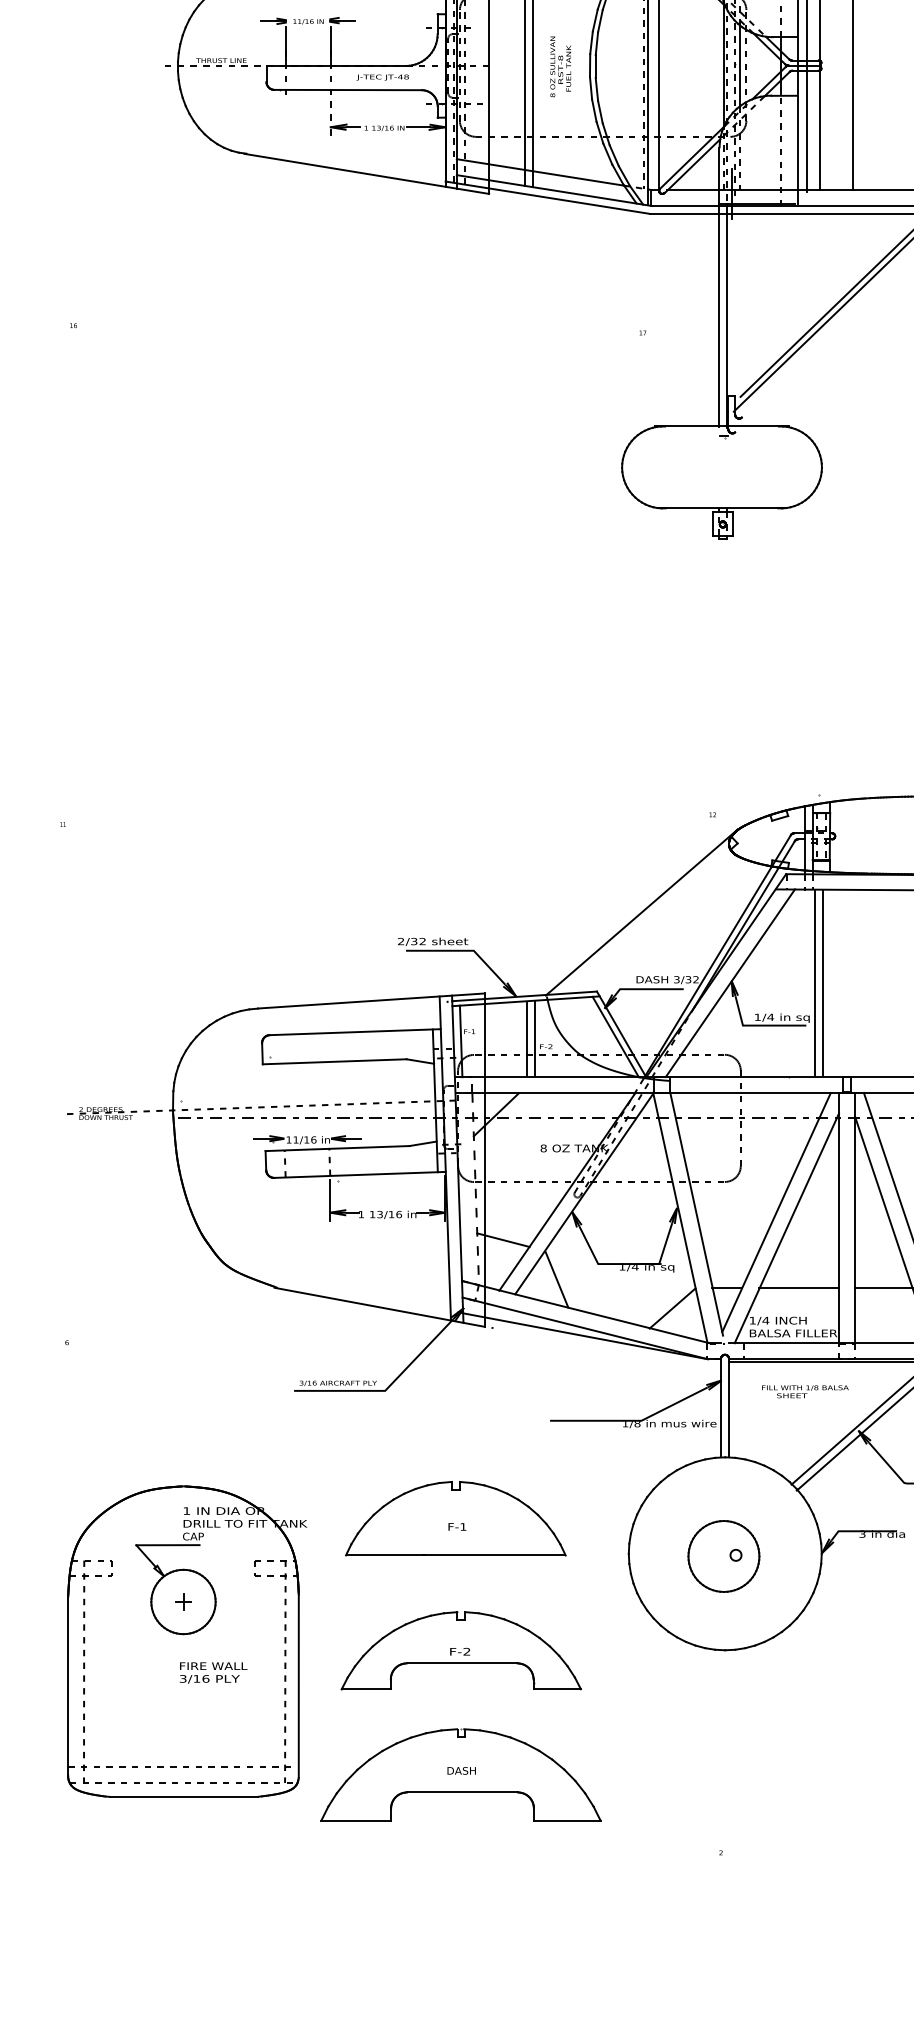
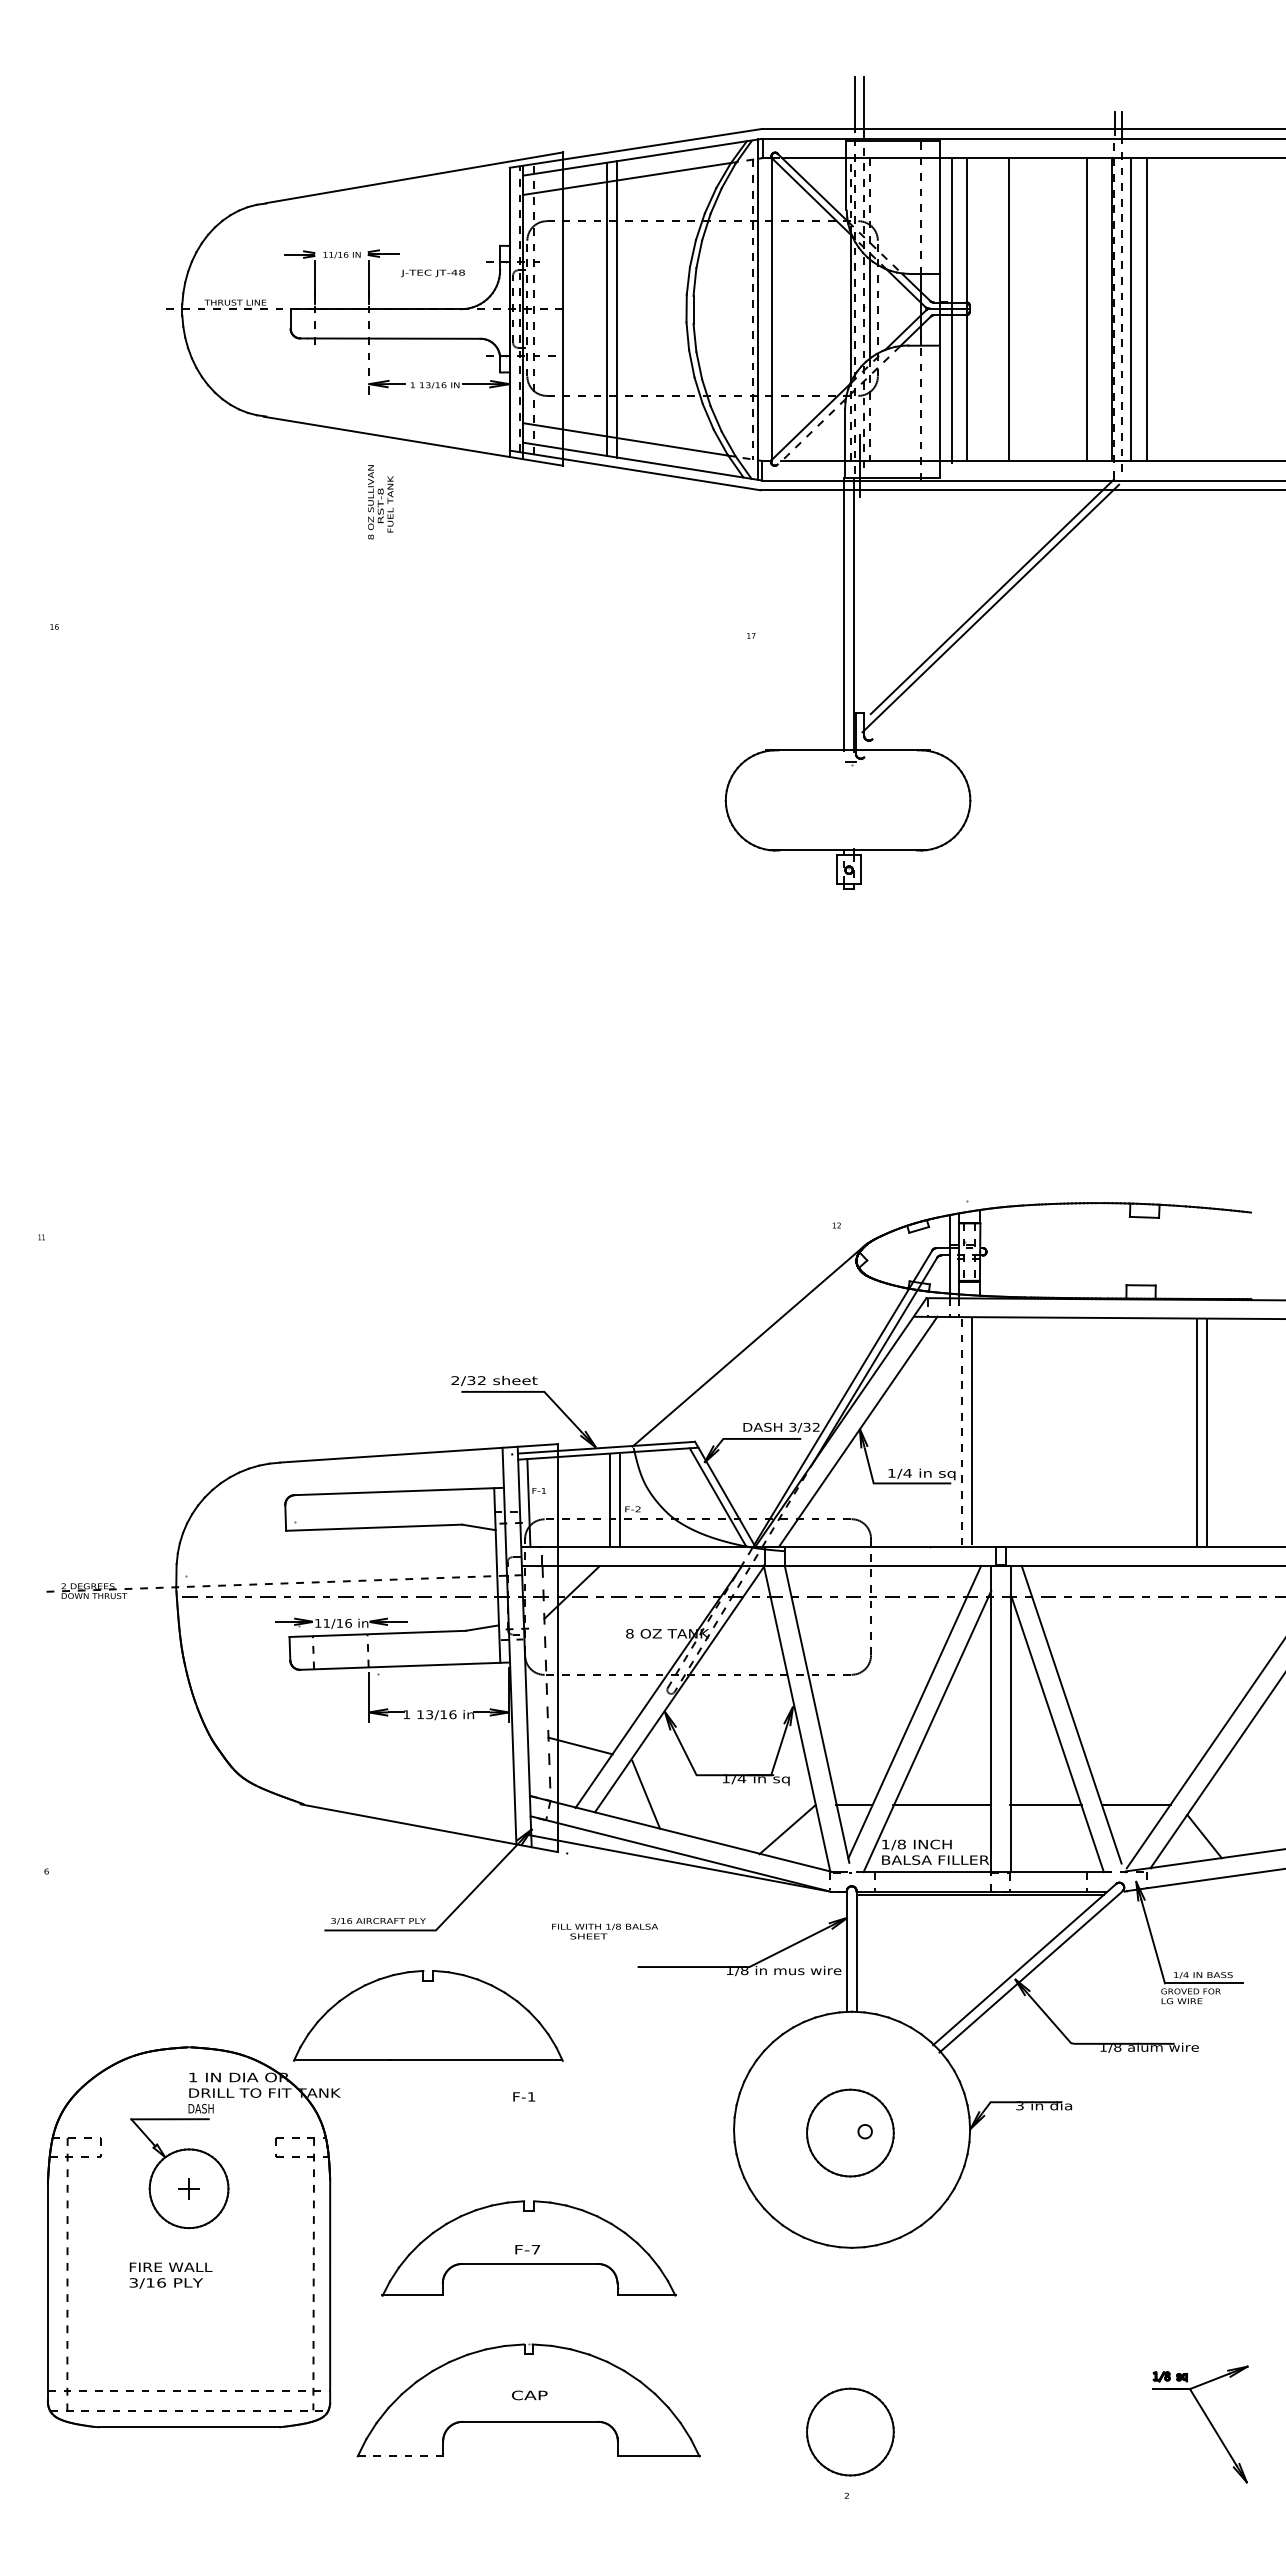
text: (560, 67) -> (380, 502), moved
text: (382, 77) -> (432, 273), moved
line: (692, 165) -> (812, 431), solid -> dashed
line: (815, 982) -> (962, 1430), solid -> dashed
text: (765, 1320) -> (901, 1844), 1/4 -> 1/8
text: (804, 1391) -> (604, 1931), moved
part: (455, 1518) -> (428, 2015), moved
text: (193, 1536) -> (201, 2108), CAP -> DASH
text: (466, 1651) -> (535, 2249), F-2 -> F-7
text: (213, 1672) -> (170, 2275), moved
text: (461, 1770) -> (529, 2395), DASH -> CAP
part: (724, 1800) -> (850, 2431), added
line: (356, 1820) -> (400, 2456), solid -> dashed

